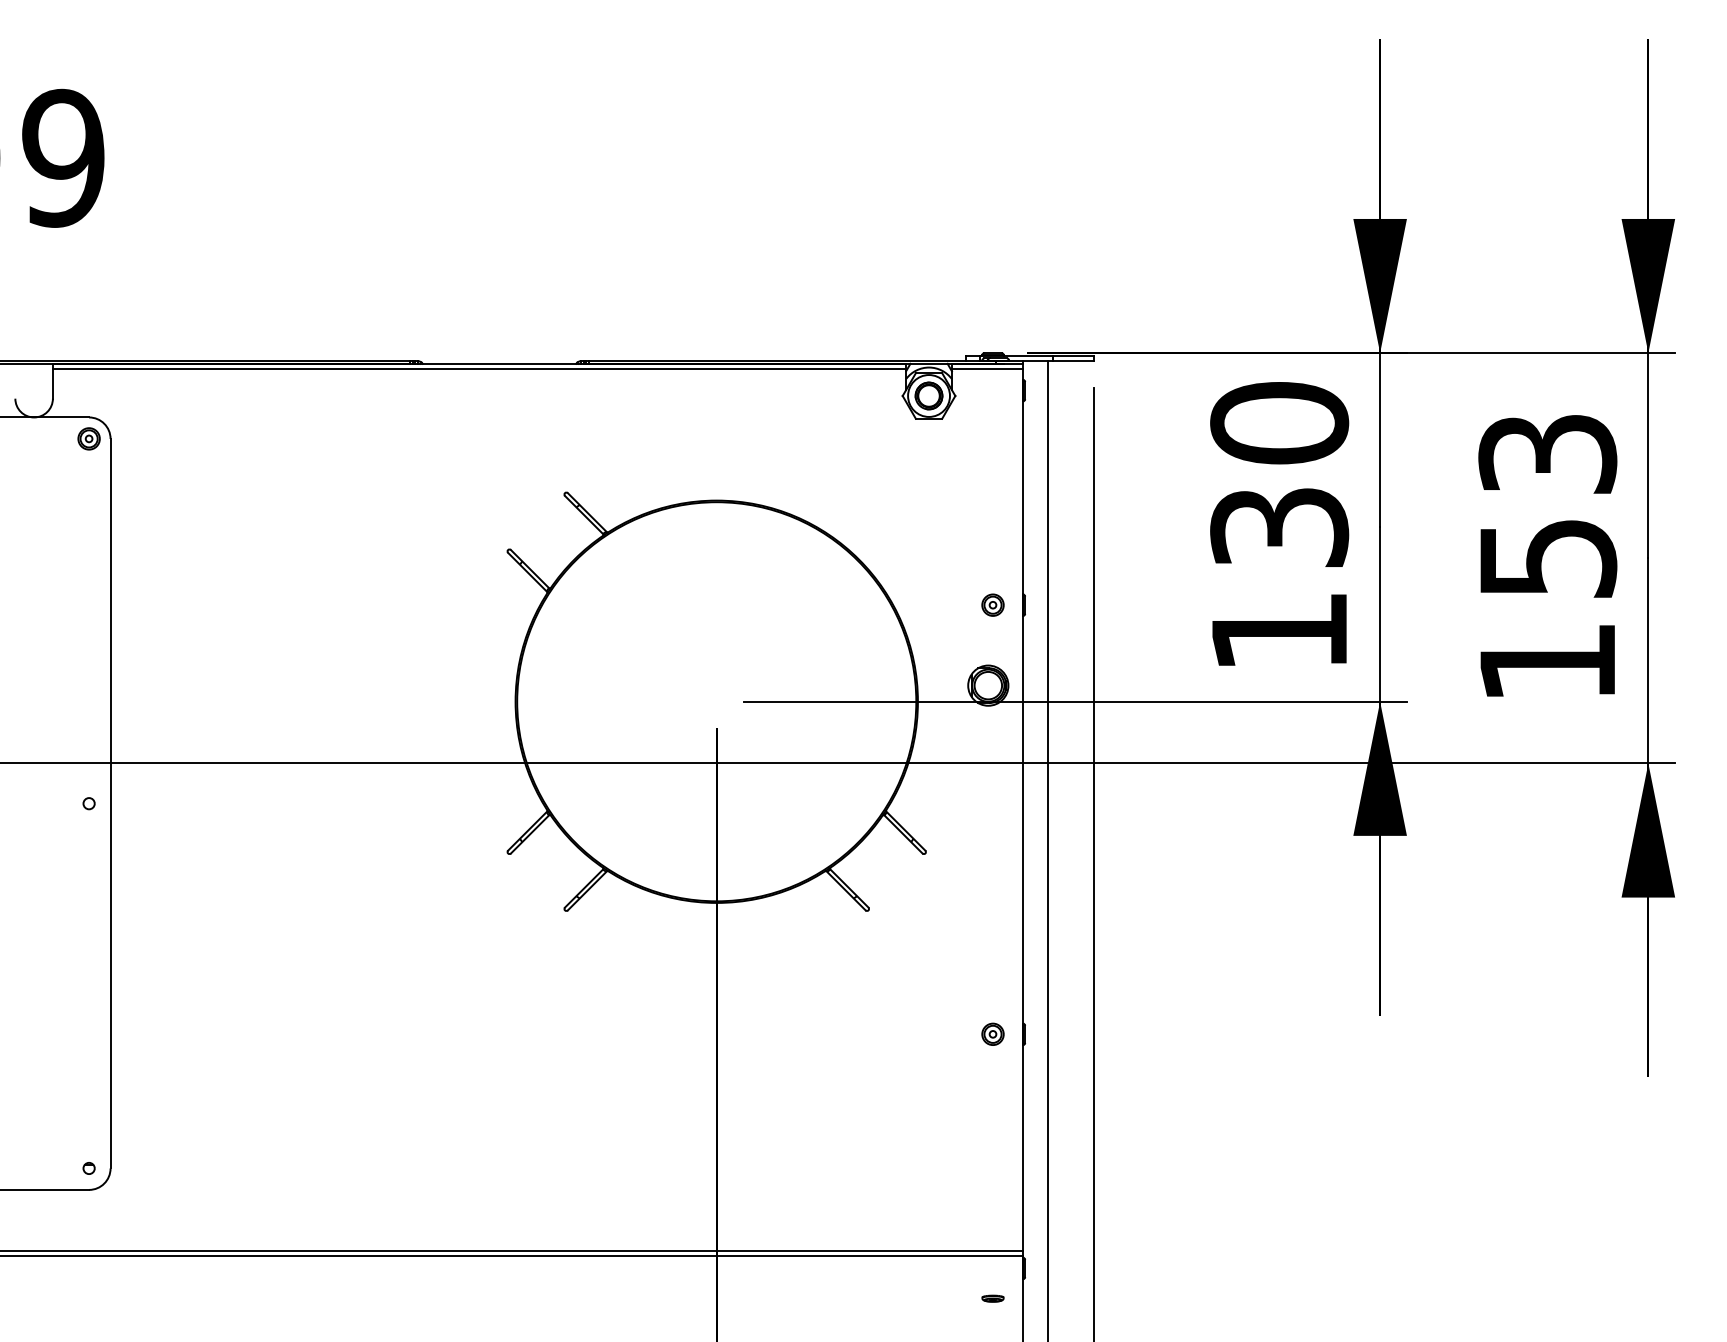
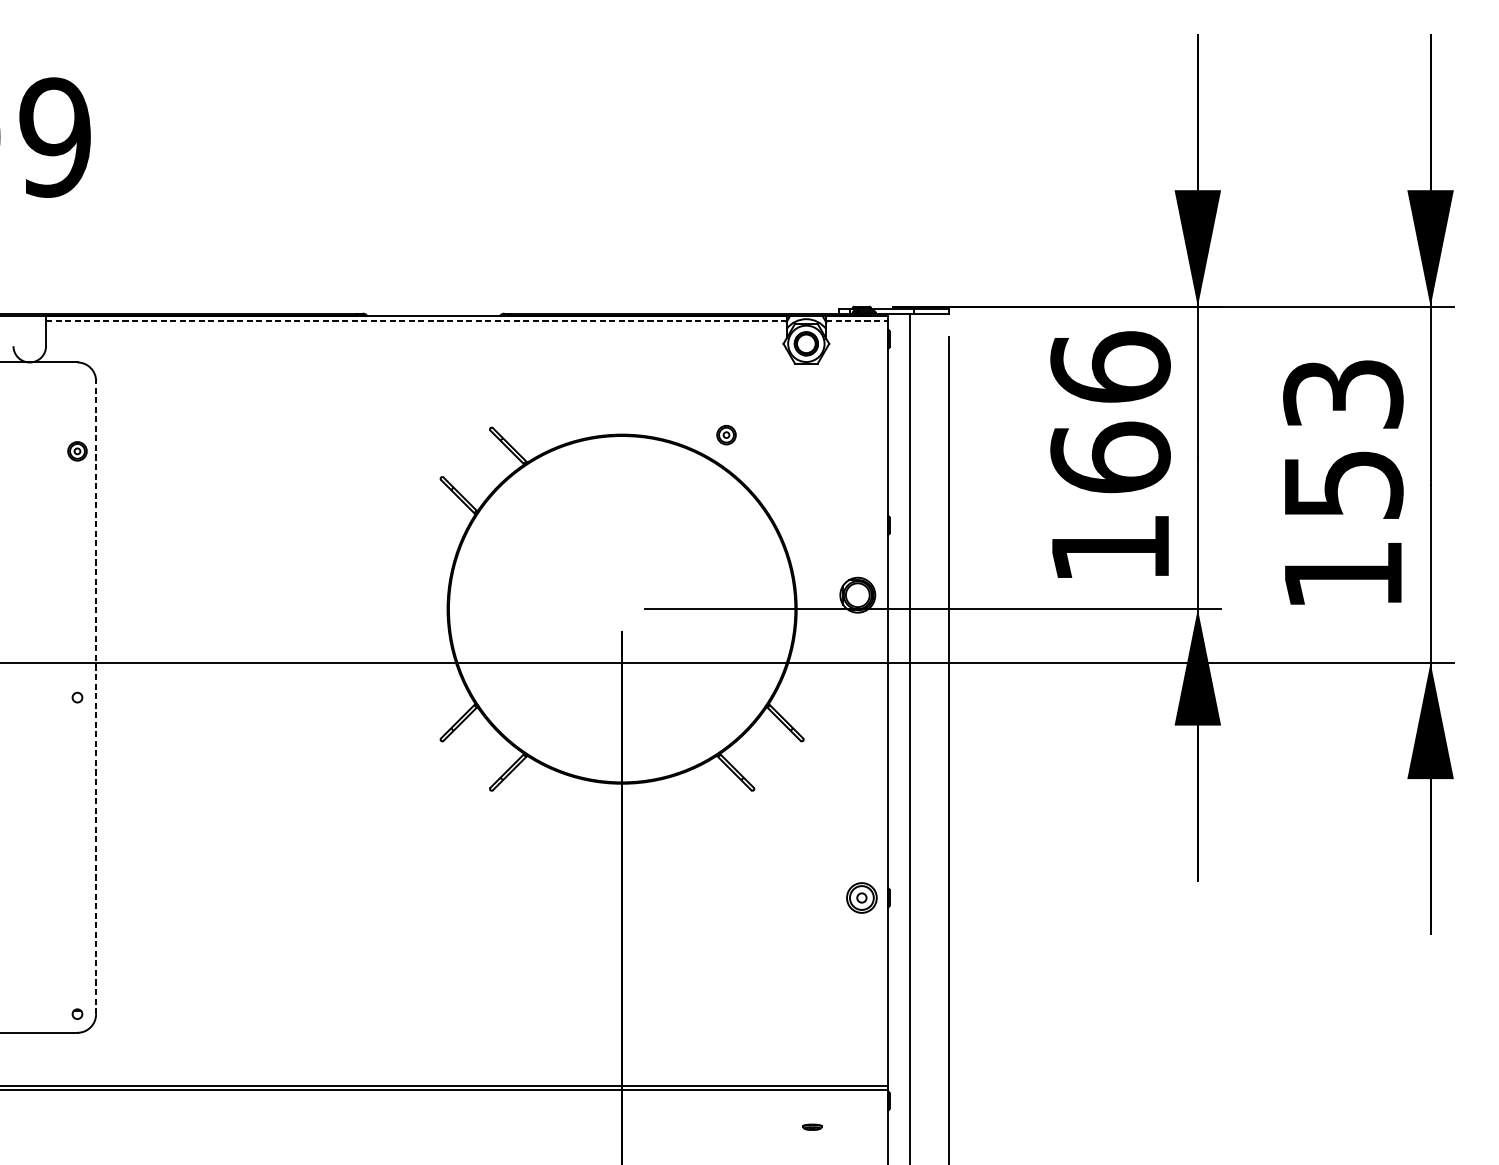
line: (479, 369) -> (416, 320), solid -> dashed
line: (987, 369) -> (857, 320), solid -> dashed
part: (88, 438) -> (76, 451), moved
text: (1279, 474) -> (1110, 411), 130 -> 166
part: (992, 604) -> (726, 434), moved
line: (110, 803) -> (96, 697), solid -> dashed
part: (992, 1033) -> (861, 897), size x1.6
part: (992, 1298) -> (811, 1127), moved

